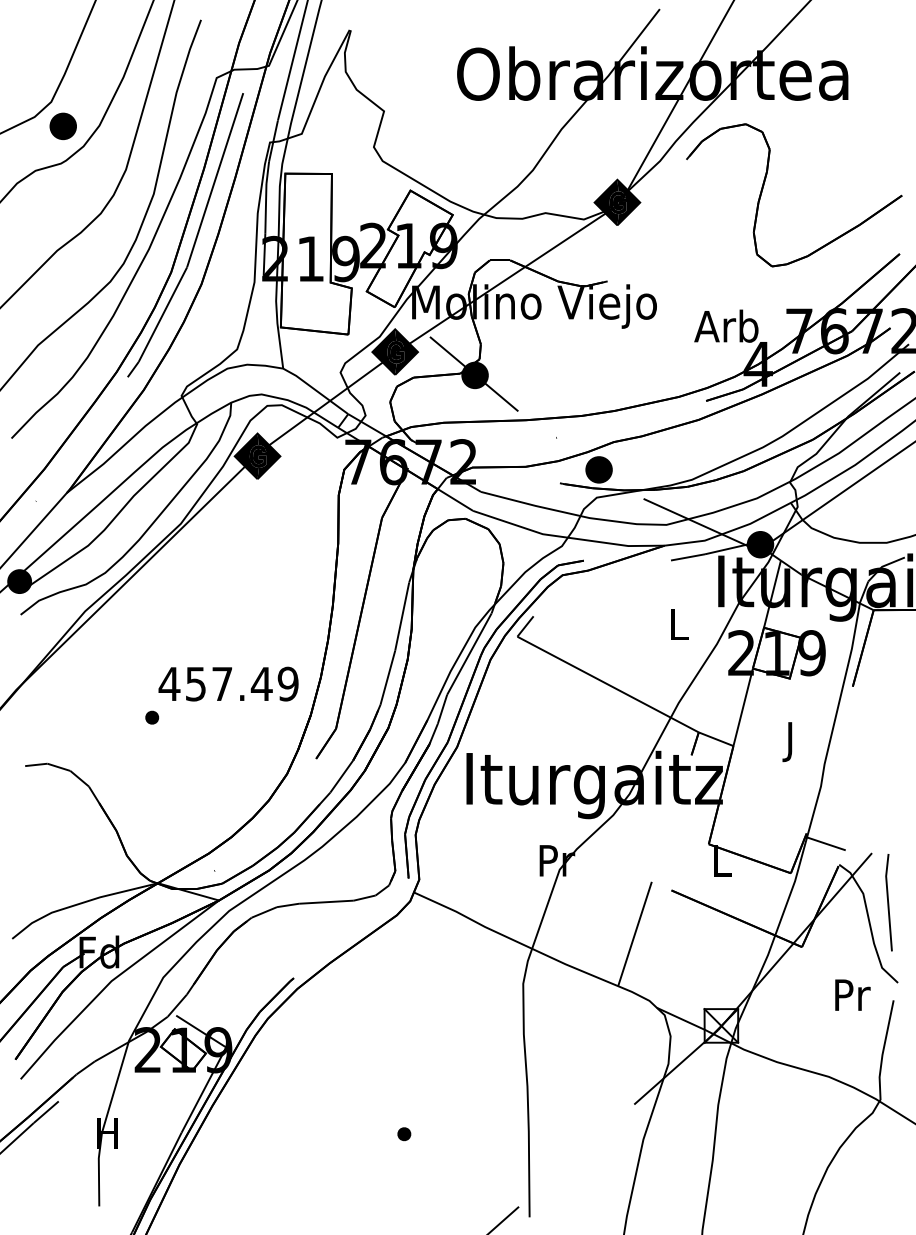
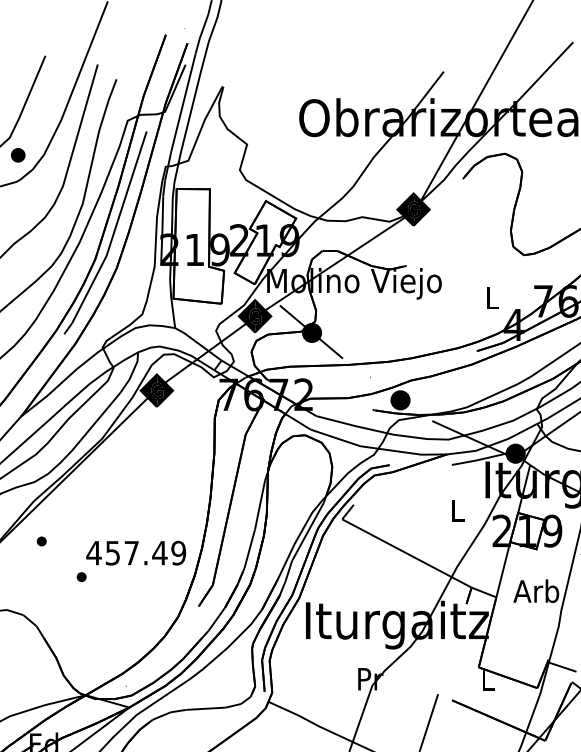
part: (62, 126) -> (17, 155), size x0.7
text: (726, 325) -> (491, 297), Arb -> L
part: (96, 667) -> (41, 541), added
text: (789, 741) -> (536, 594), J -> Arb

